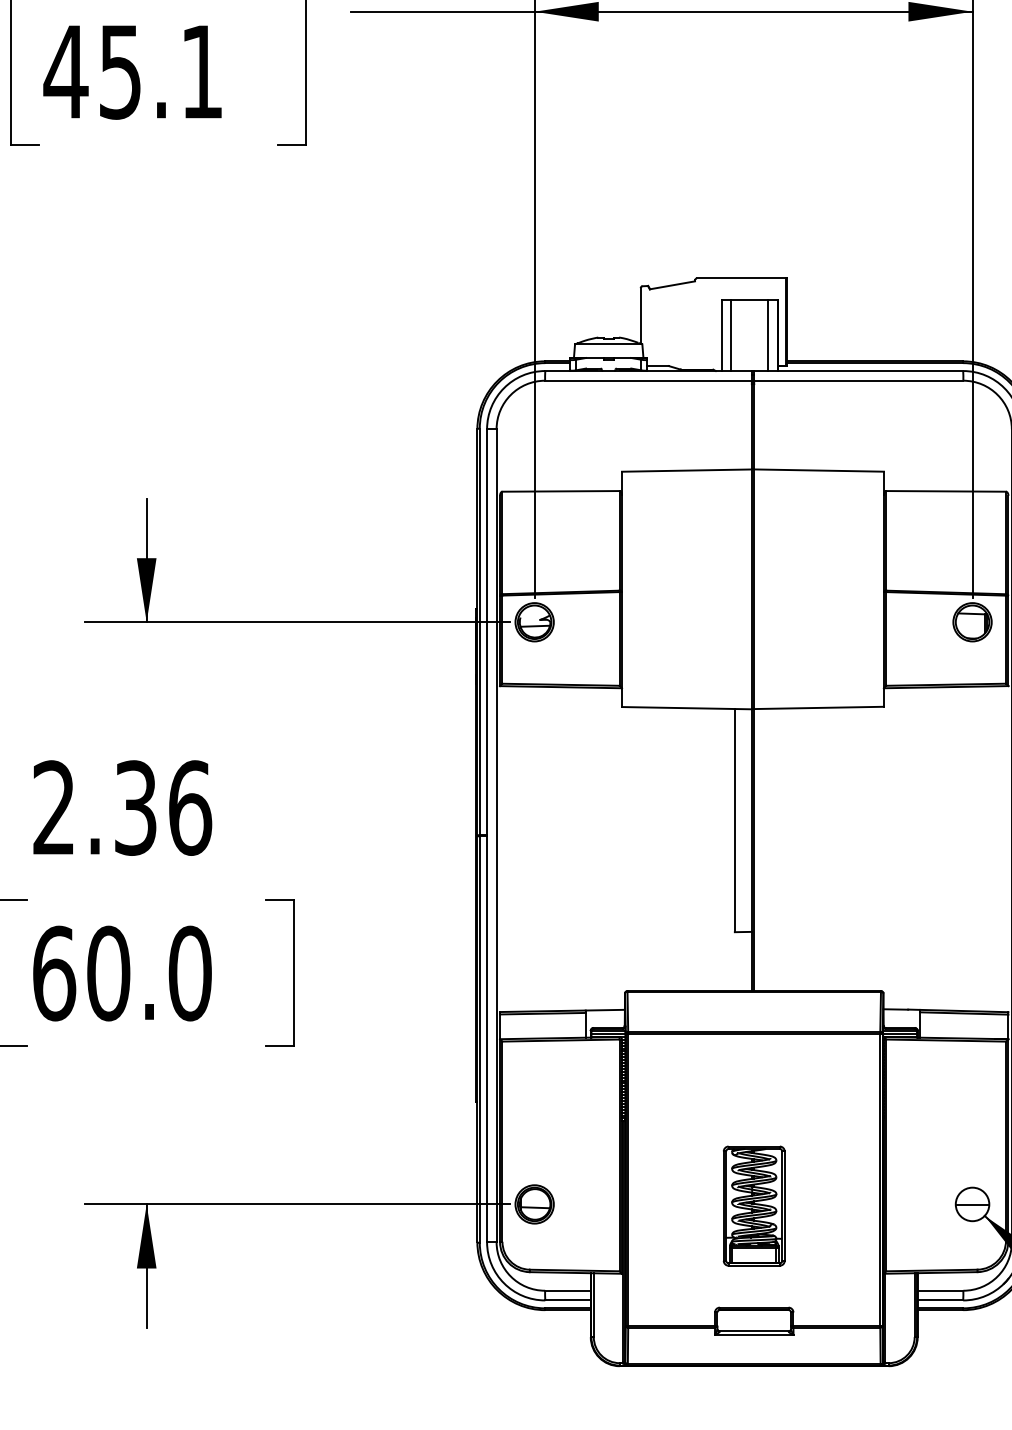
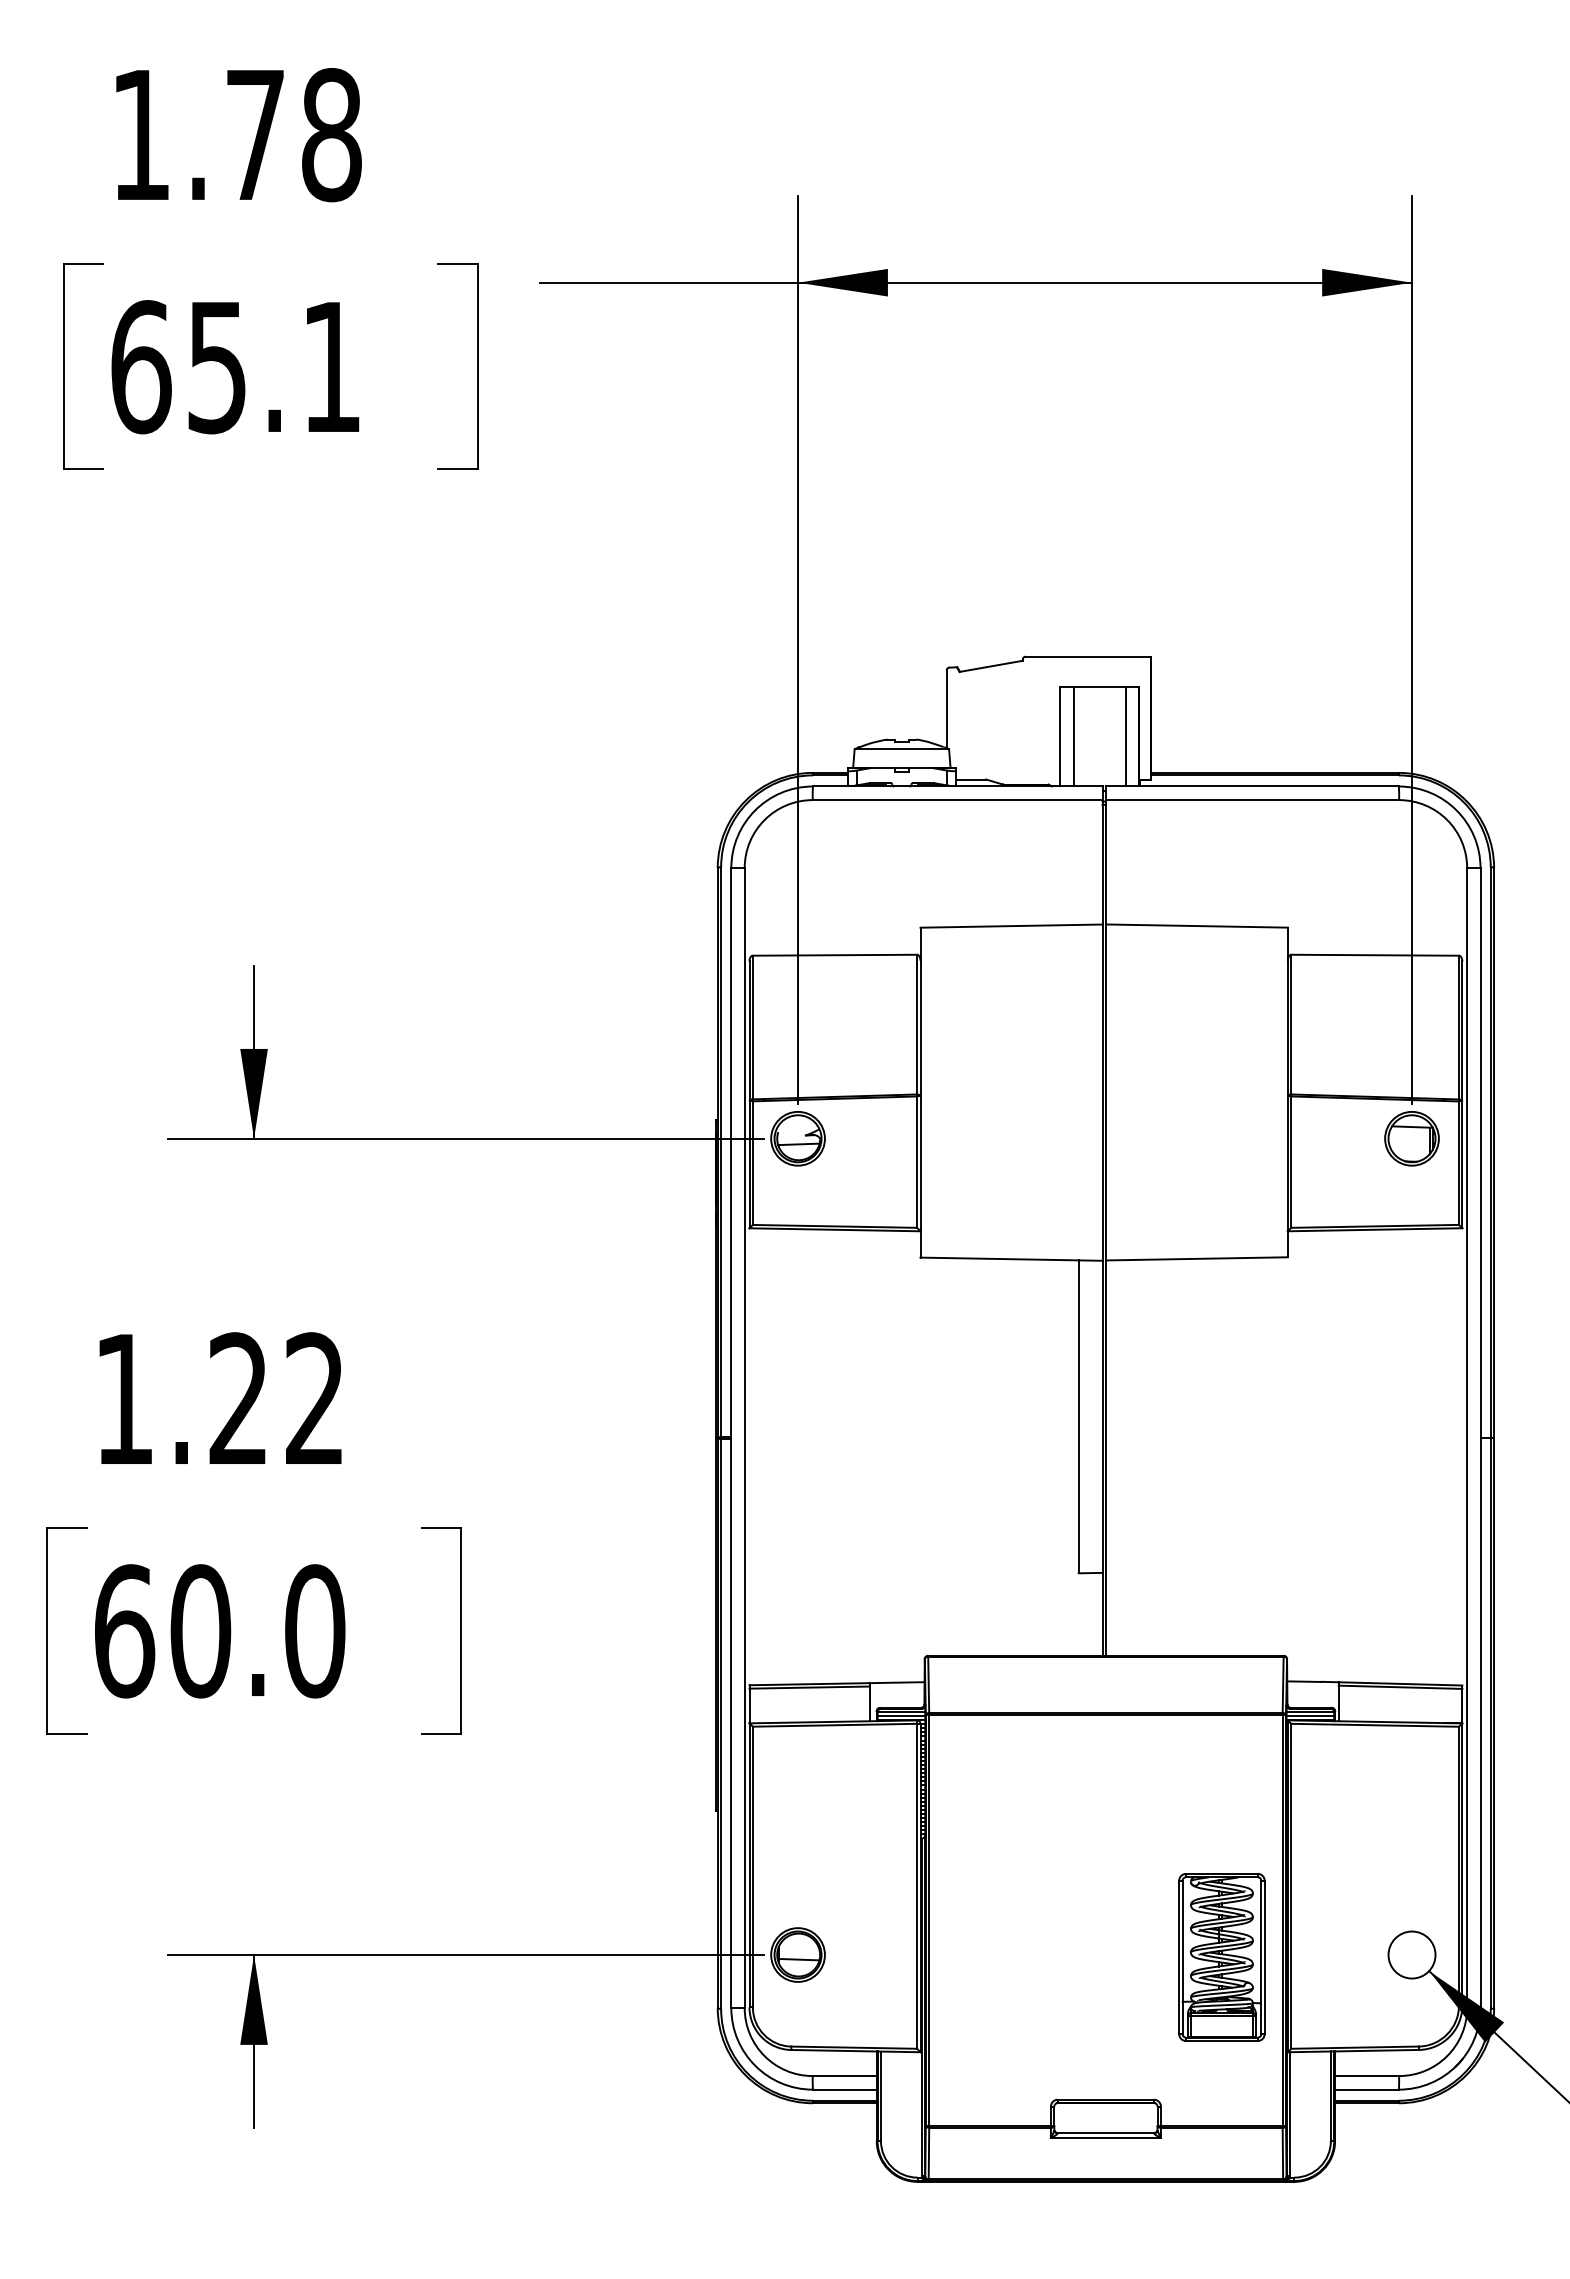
text: (65, 72) -> (140, 367), 45.1 -> 65.1
text: (122, 808) -> (220, 1399), 2.36 -> 1.22
line: (972, 1205) -> (1411, 1956), removed
part: (753, 1206) -> (1221, 1957), moved

